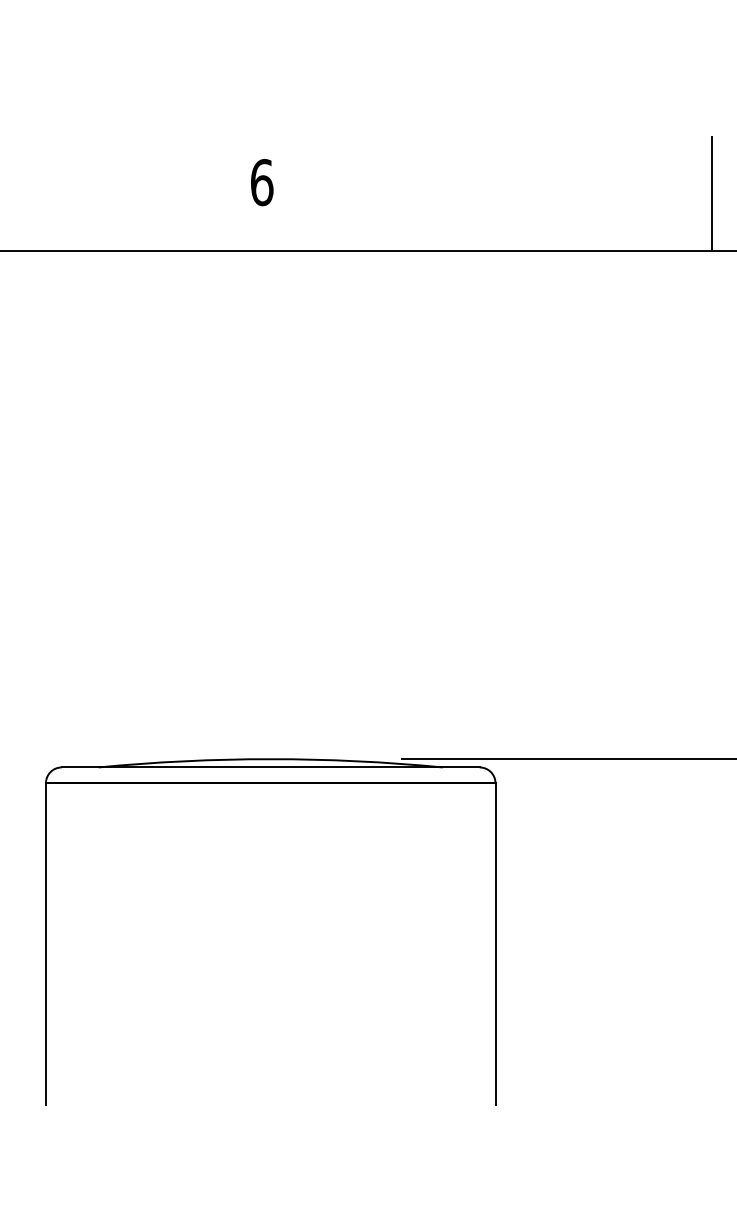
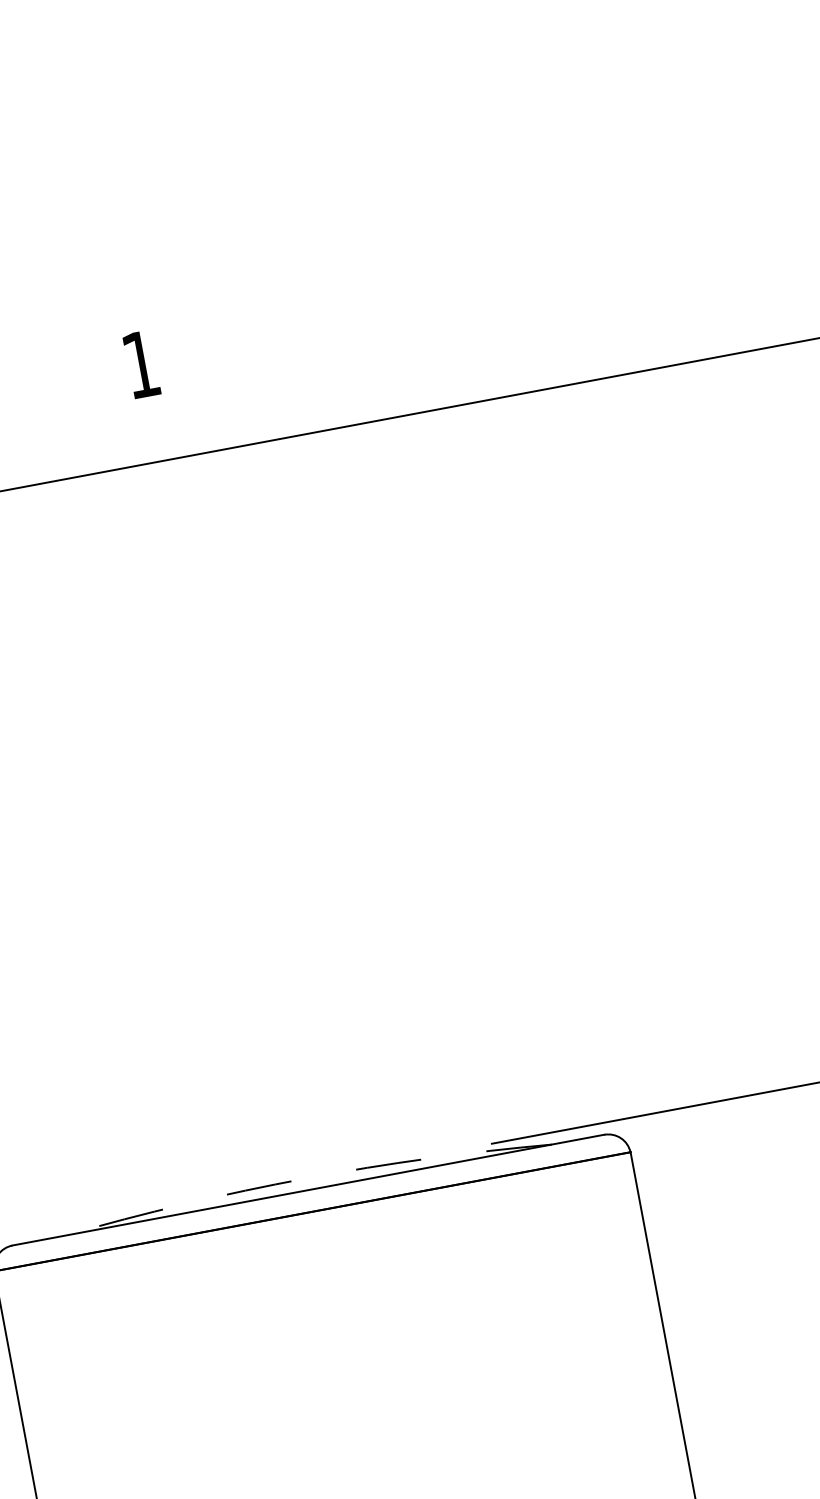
text: (262, 182) -> (141, 364), 6 -> 1
line: (712, 193) -> (781, 260), removed
arc: (270, 759) -> (305, 1178), solid -> dashed

